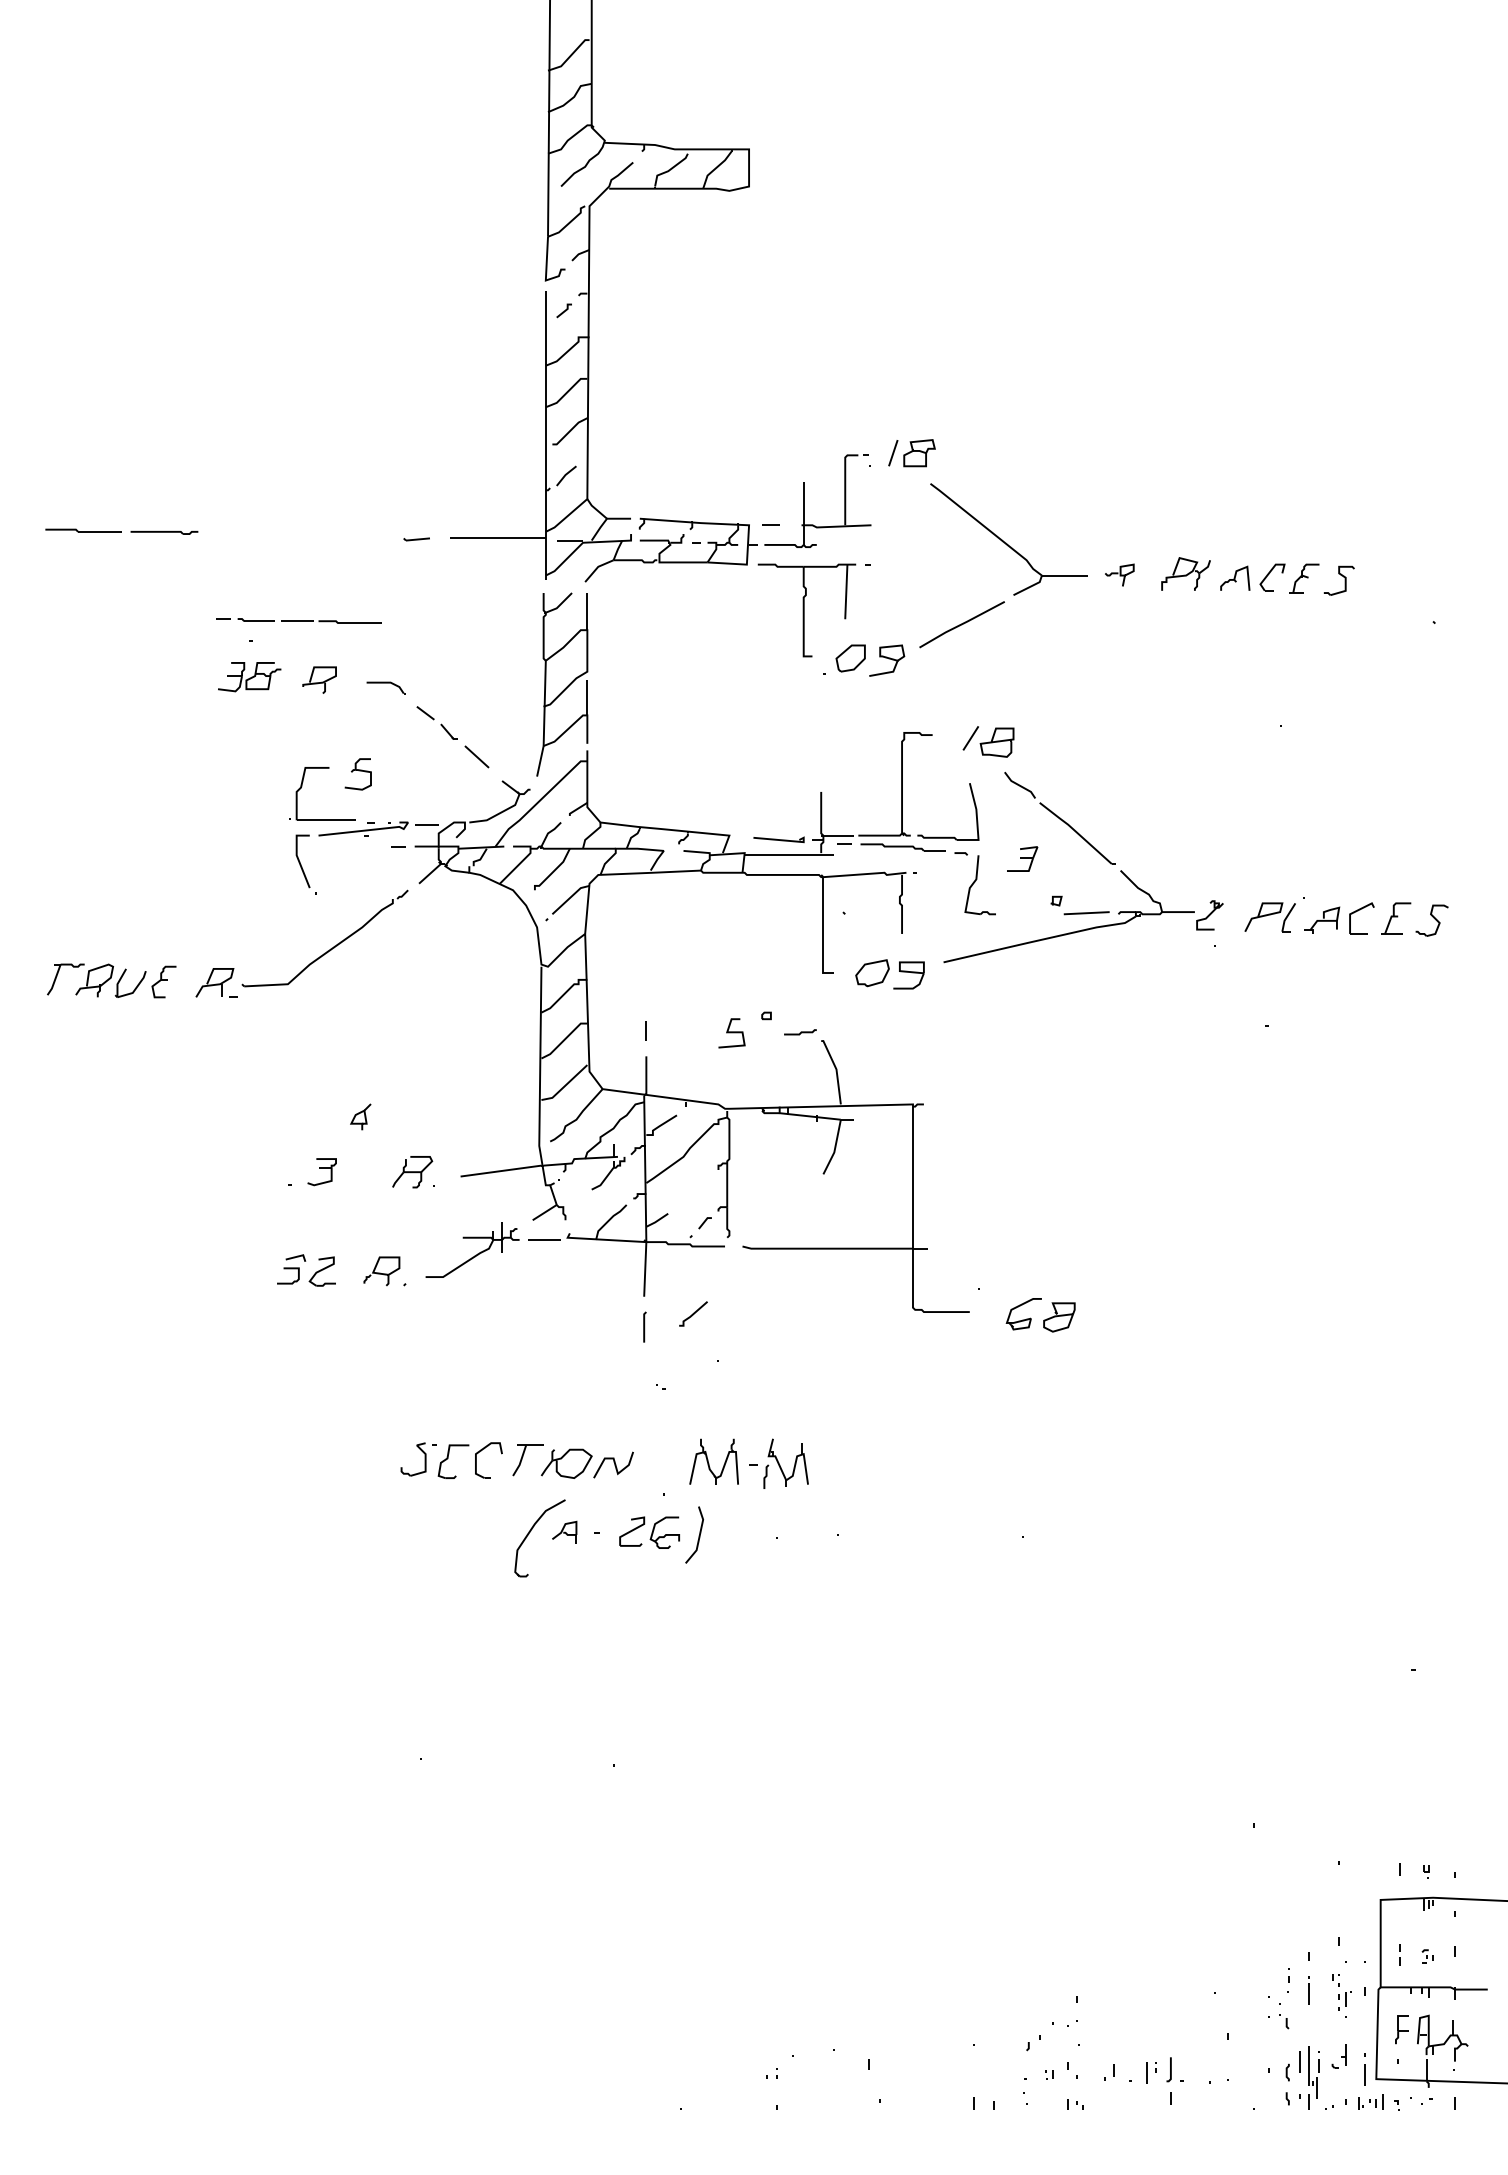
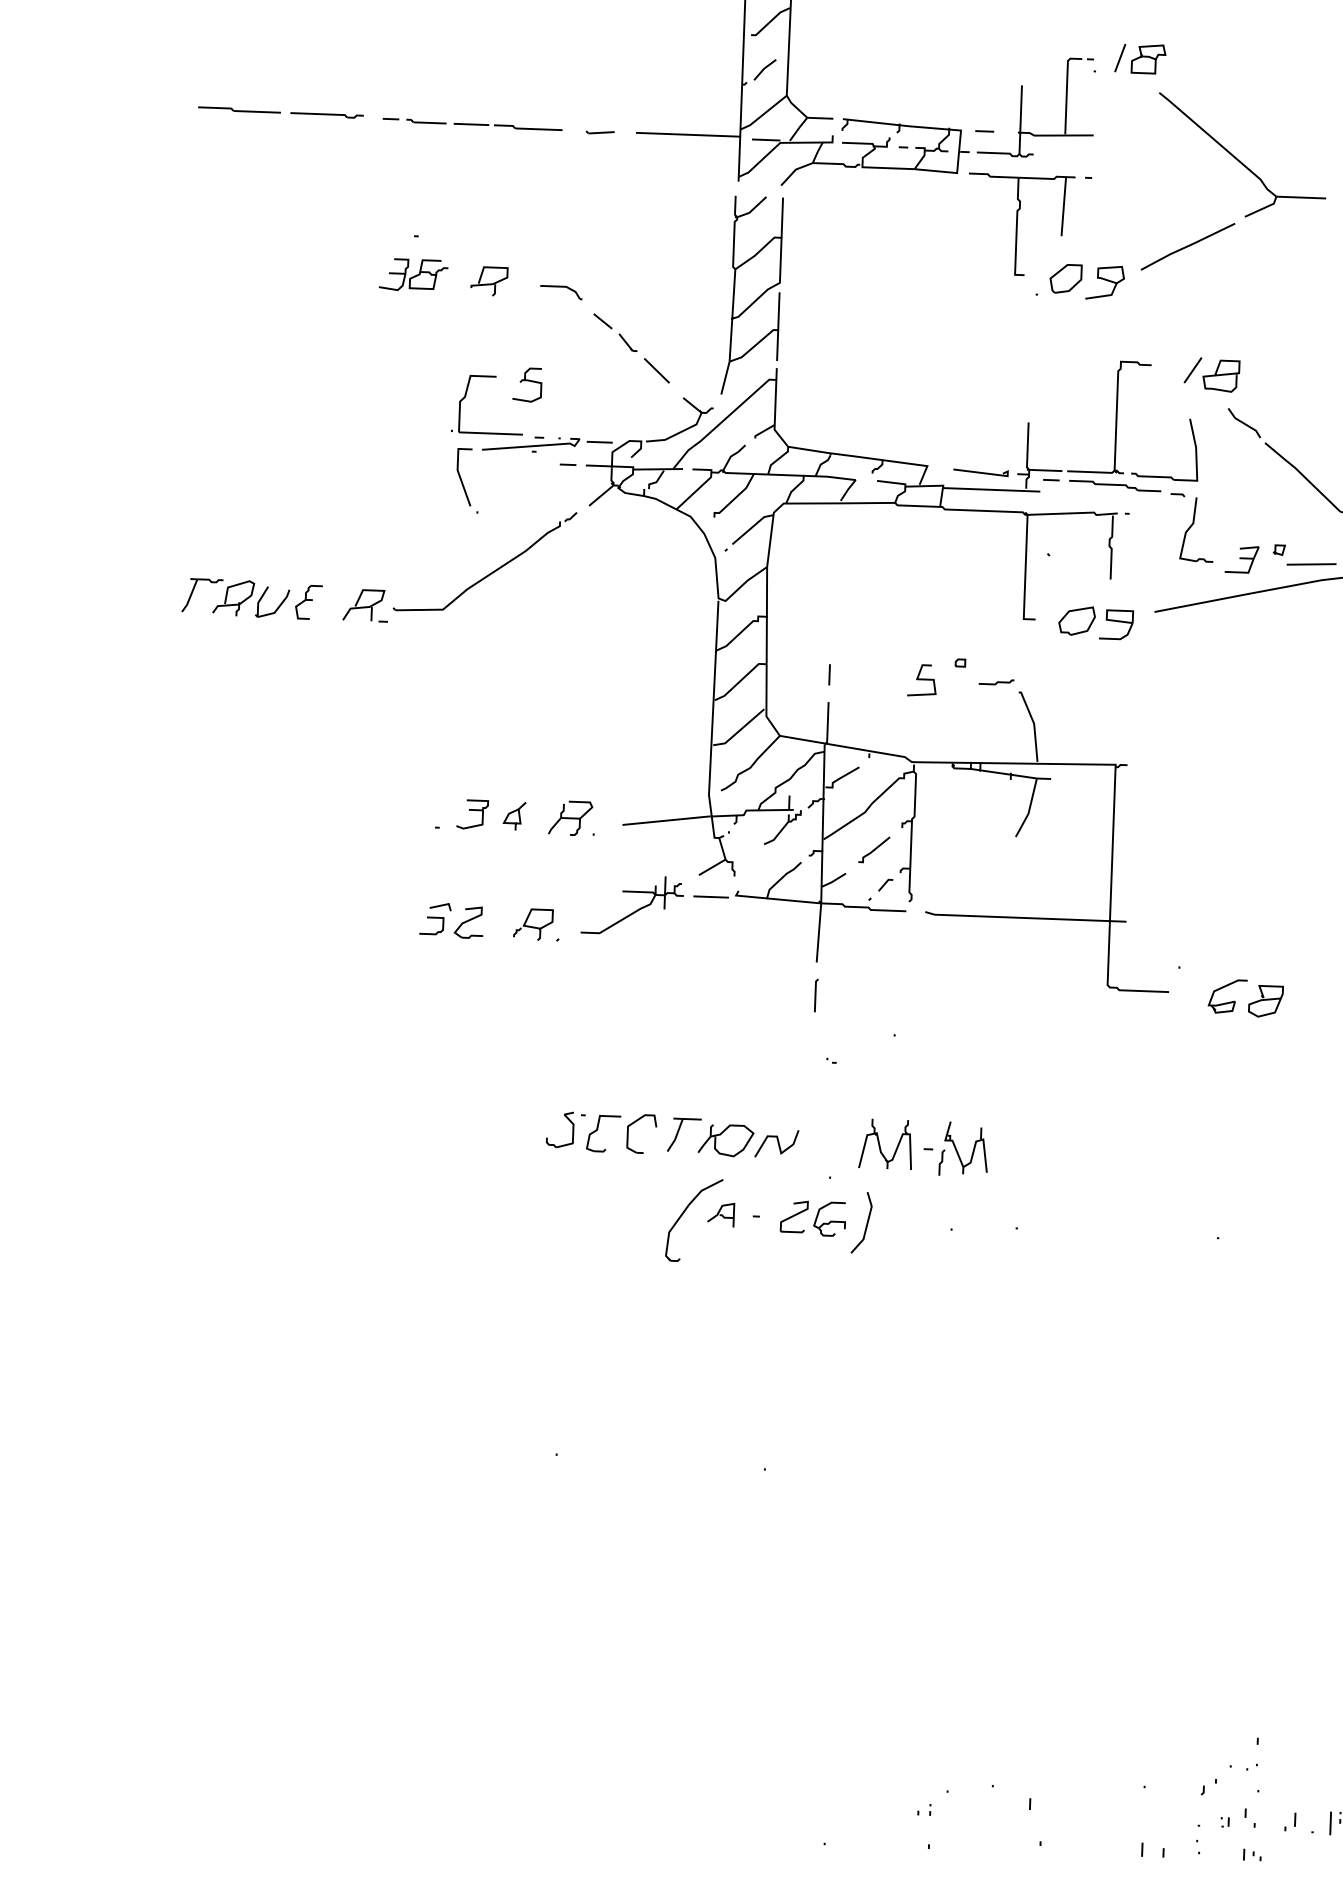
part: (298, 620) -> (472, 123), moved
part: (1022, 858) -> (1242, 558), moved
part: (360, 1116) -> (514, 815), moved
line: (693, 1313) -> (874, 849), moved

